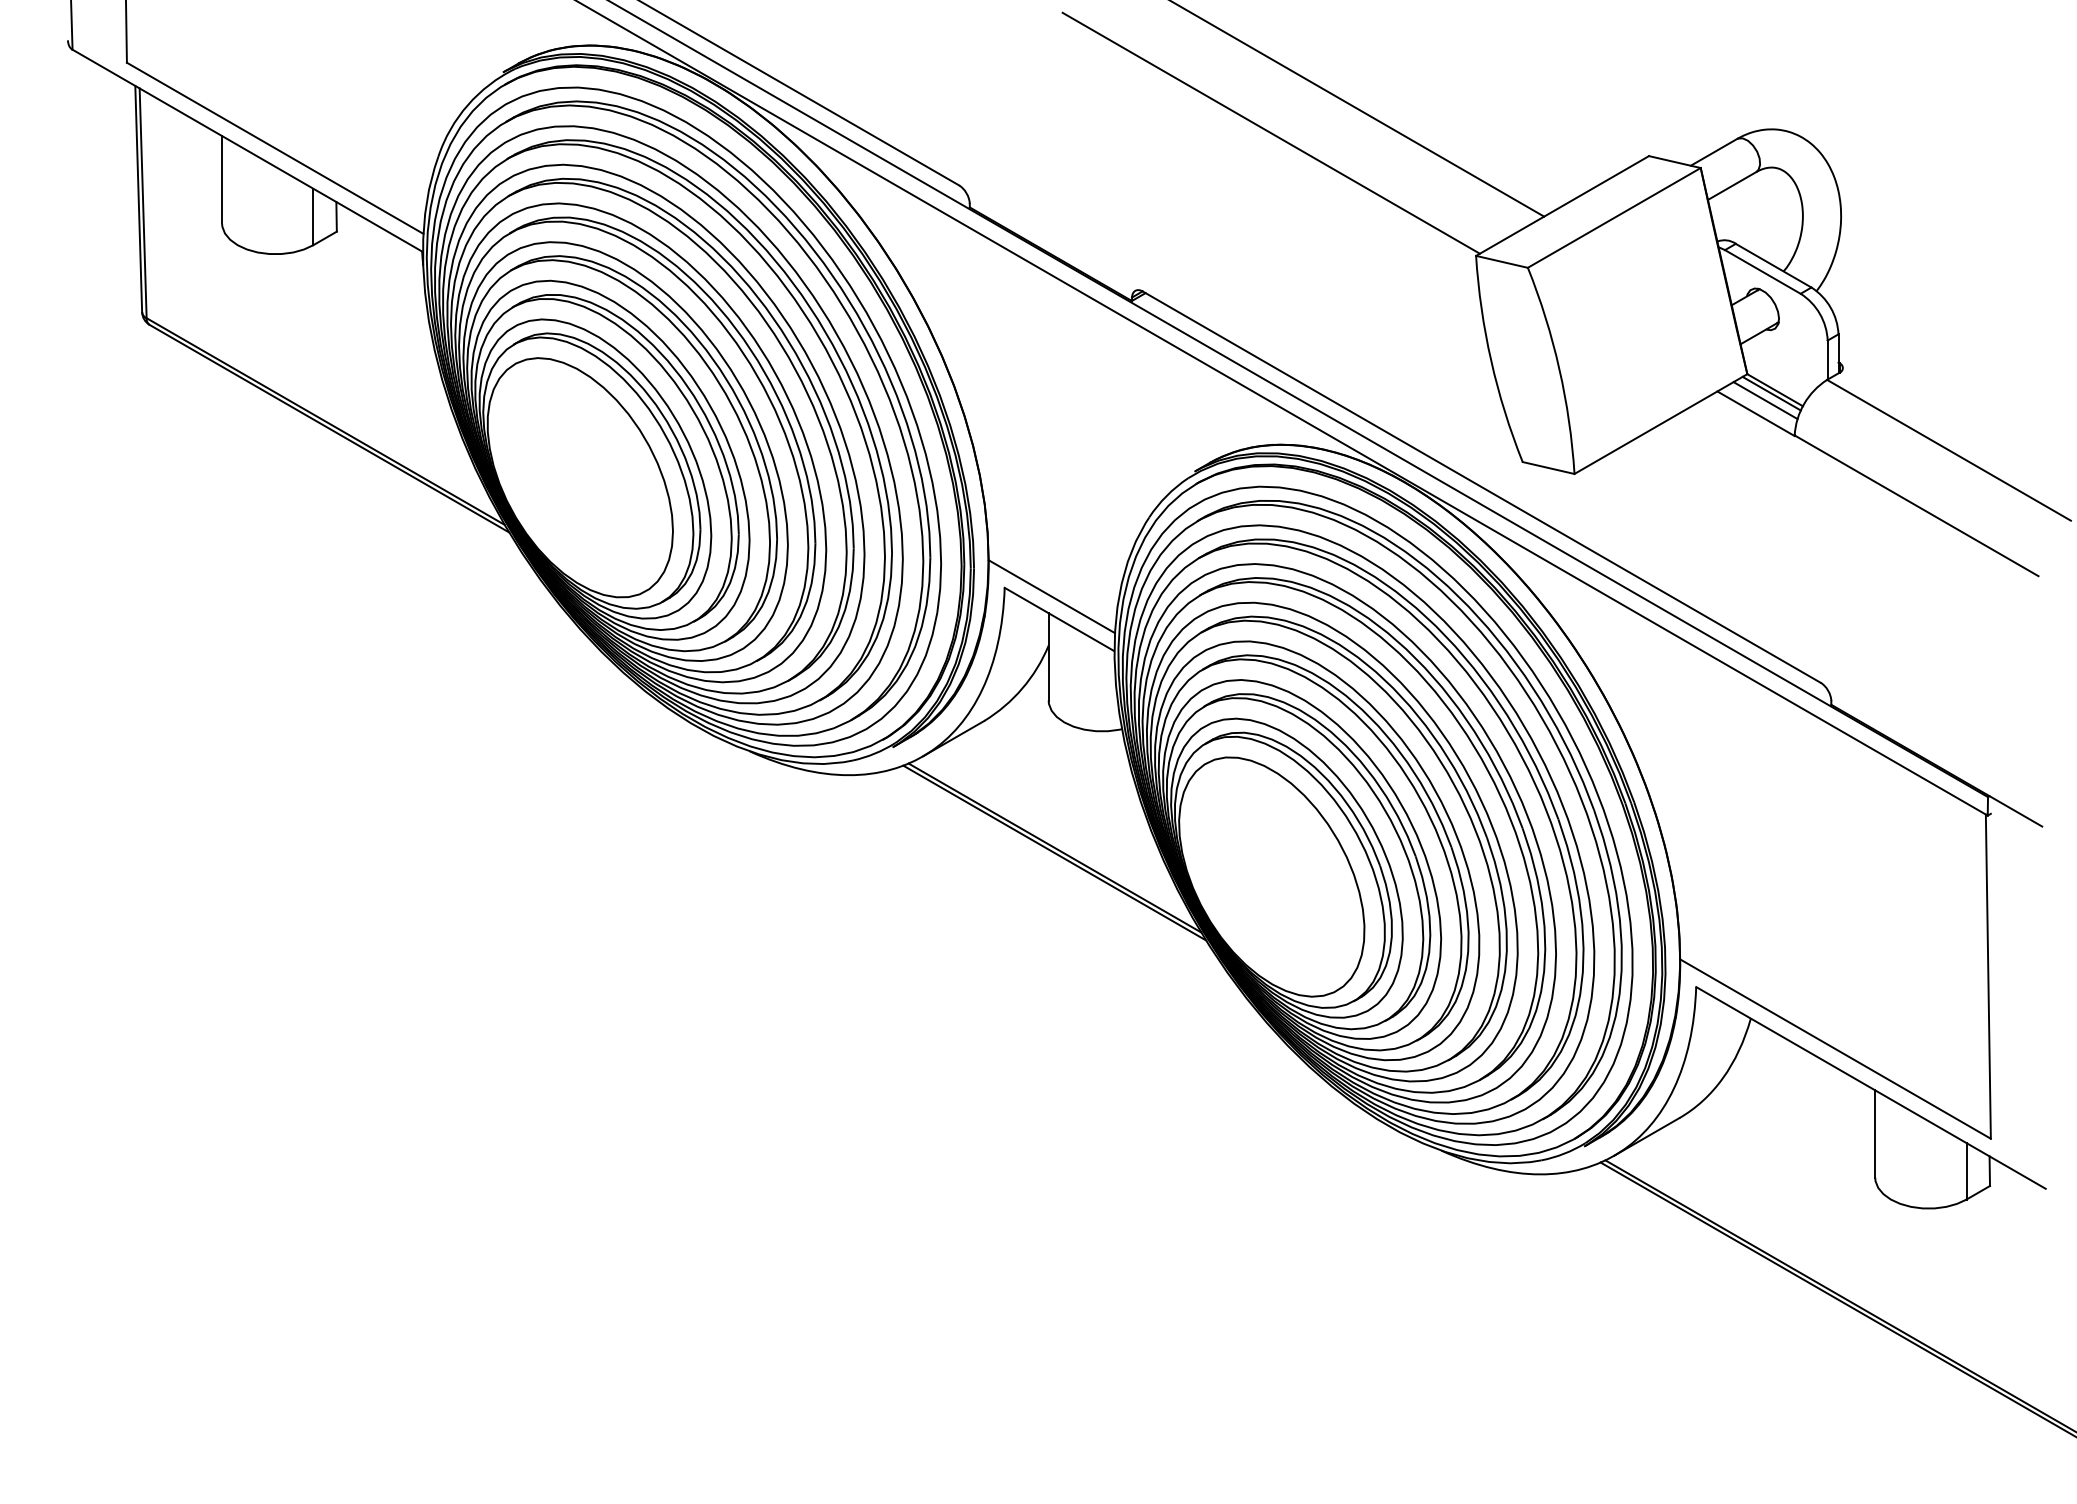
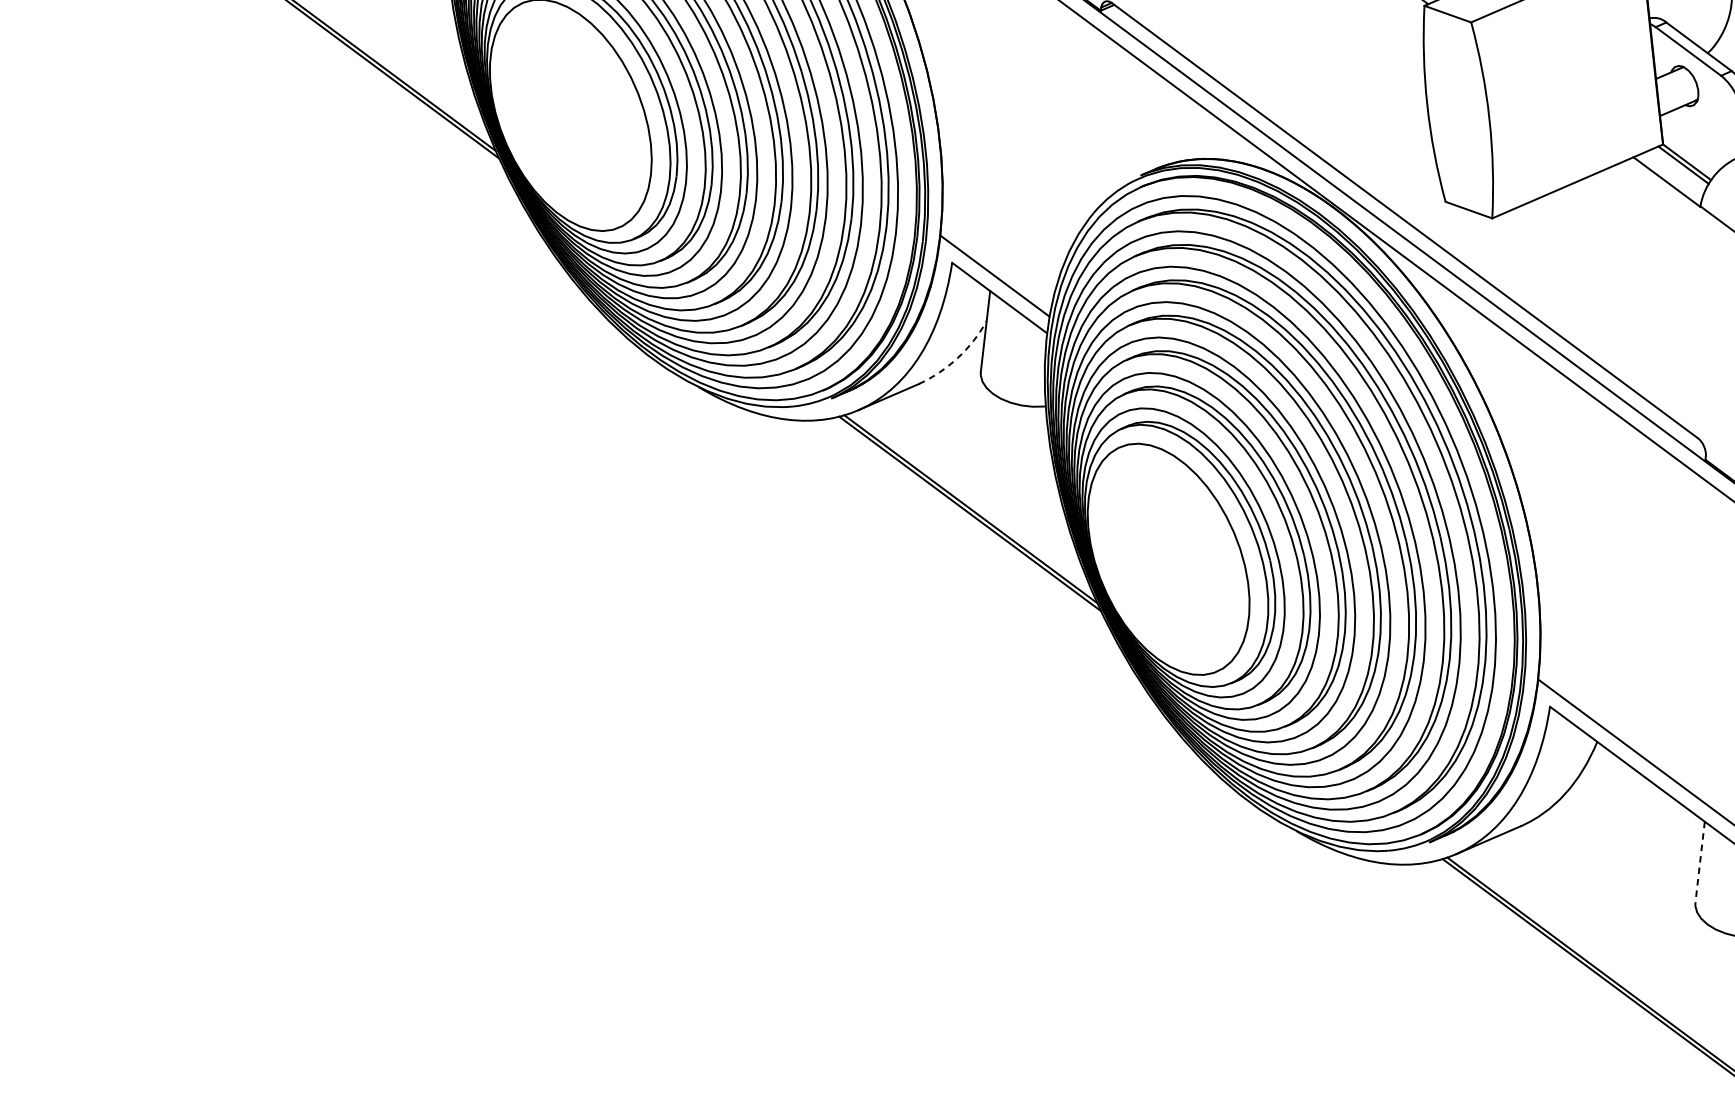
line: (1765, 400) -> (1677, 170), removed
arc: (1022, 688) -> (957, 357), solid -> dashed
line: (1875, 1134) -> (1700, 862), solid -> dashed

